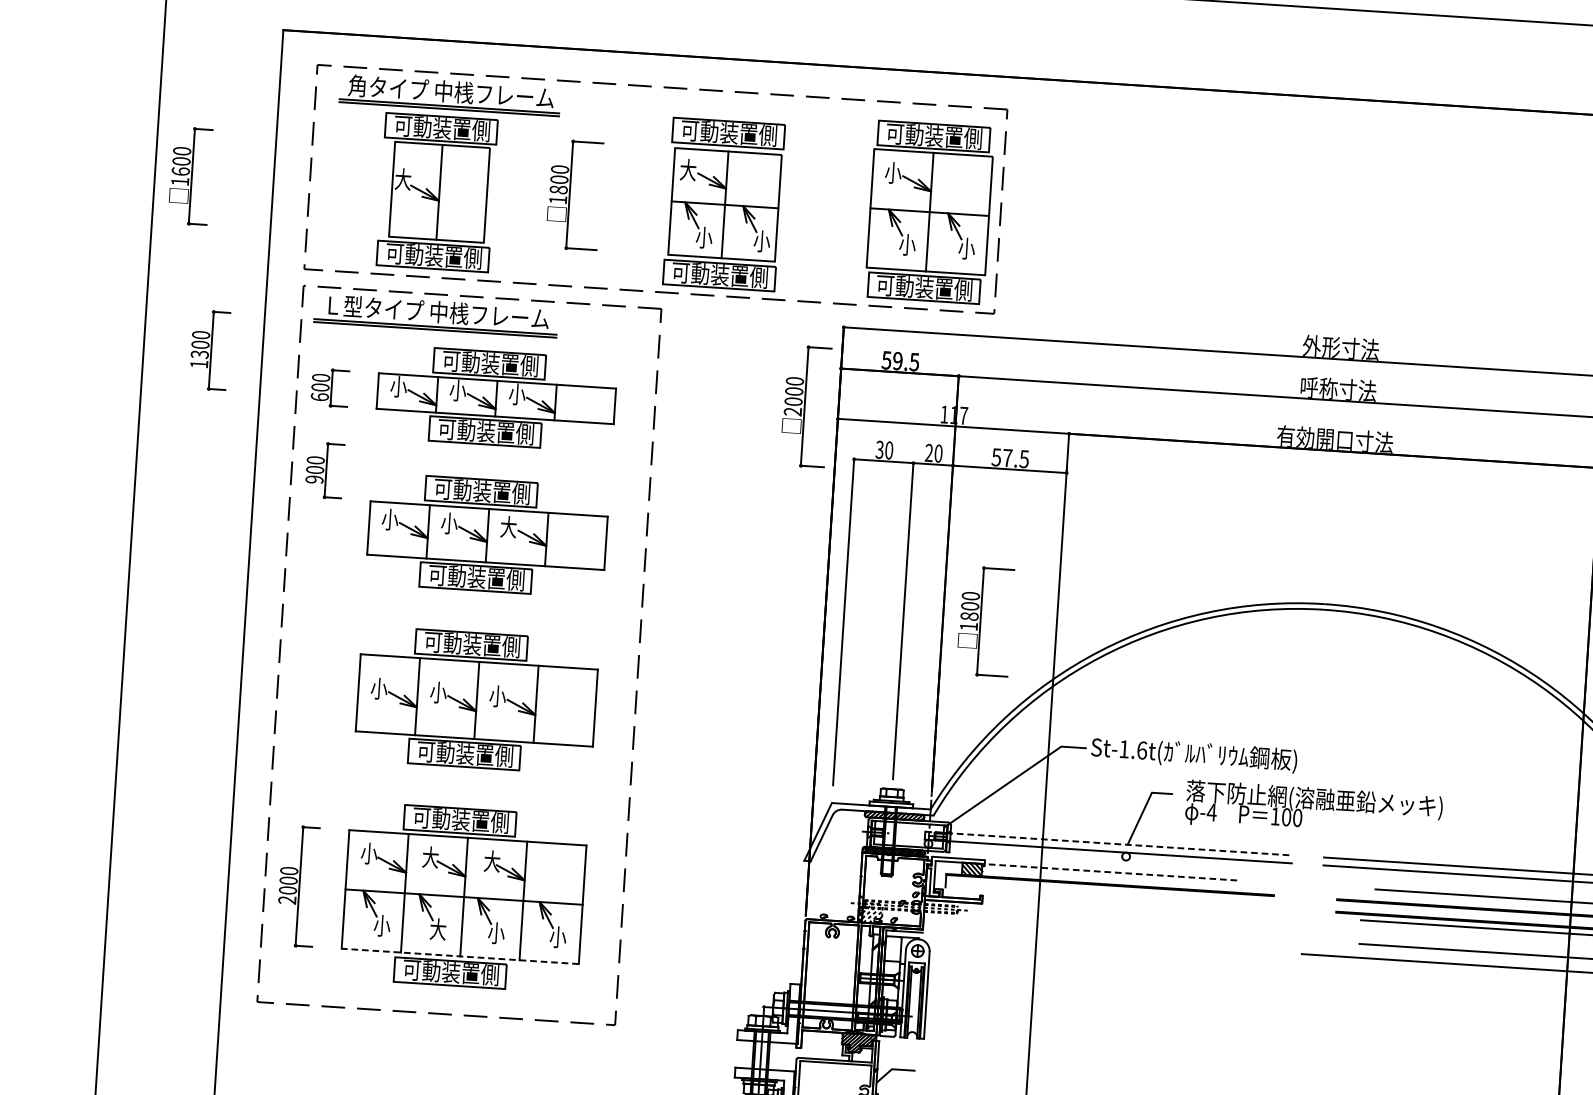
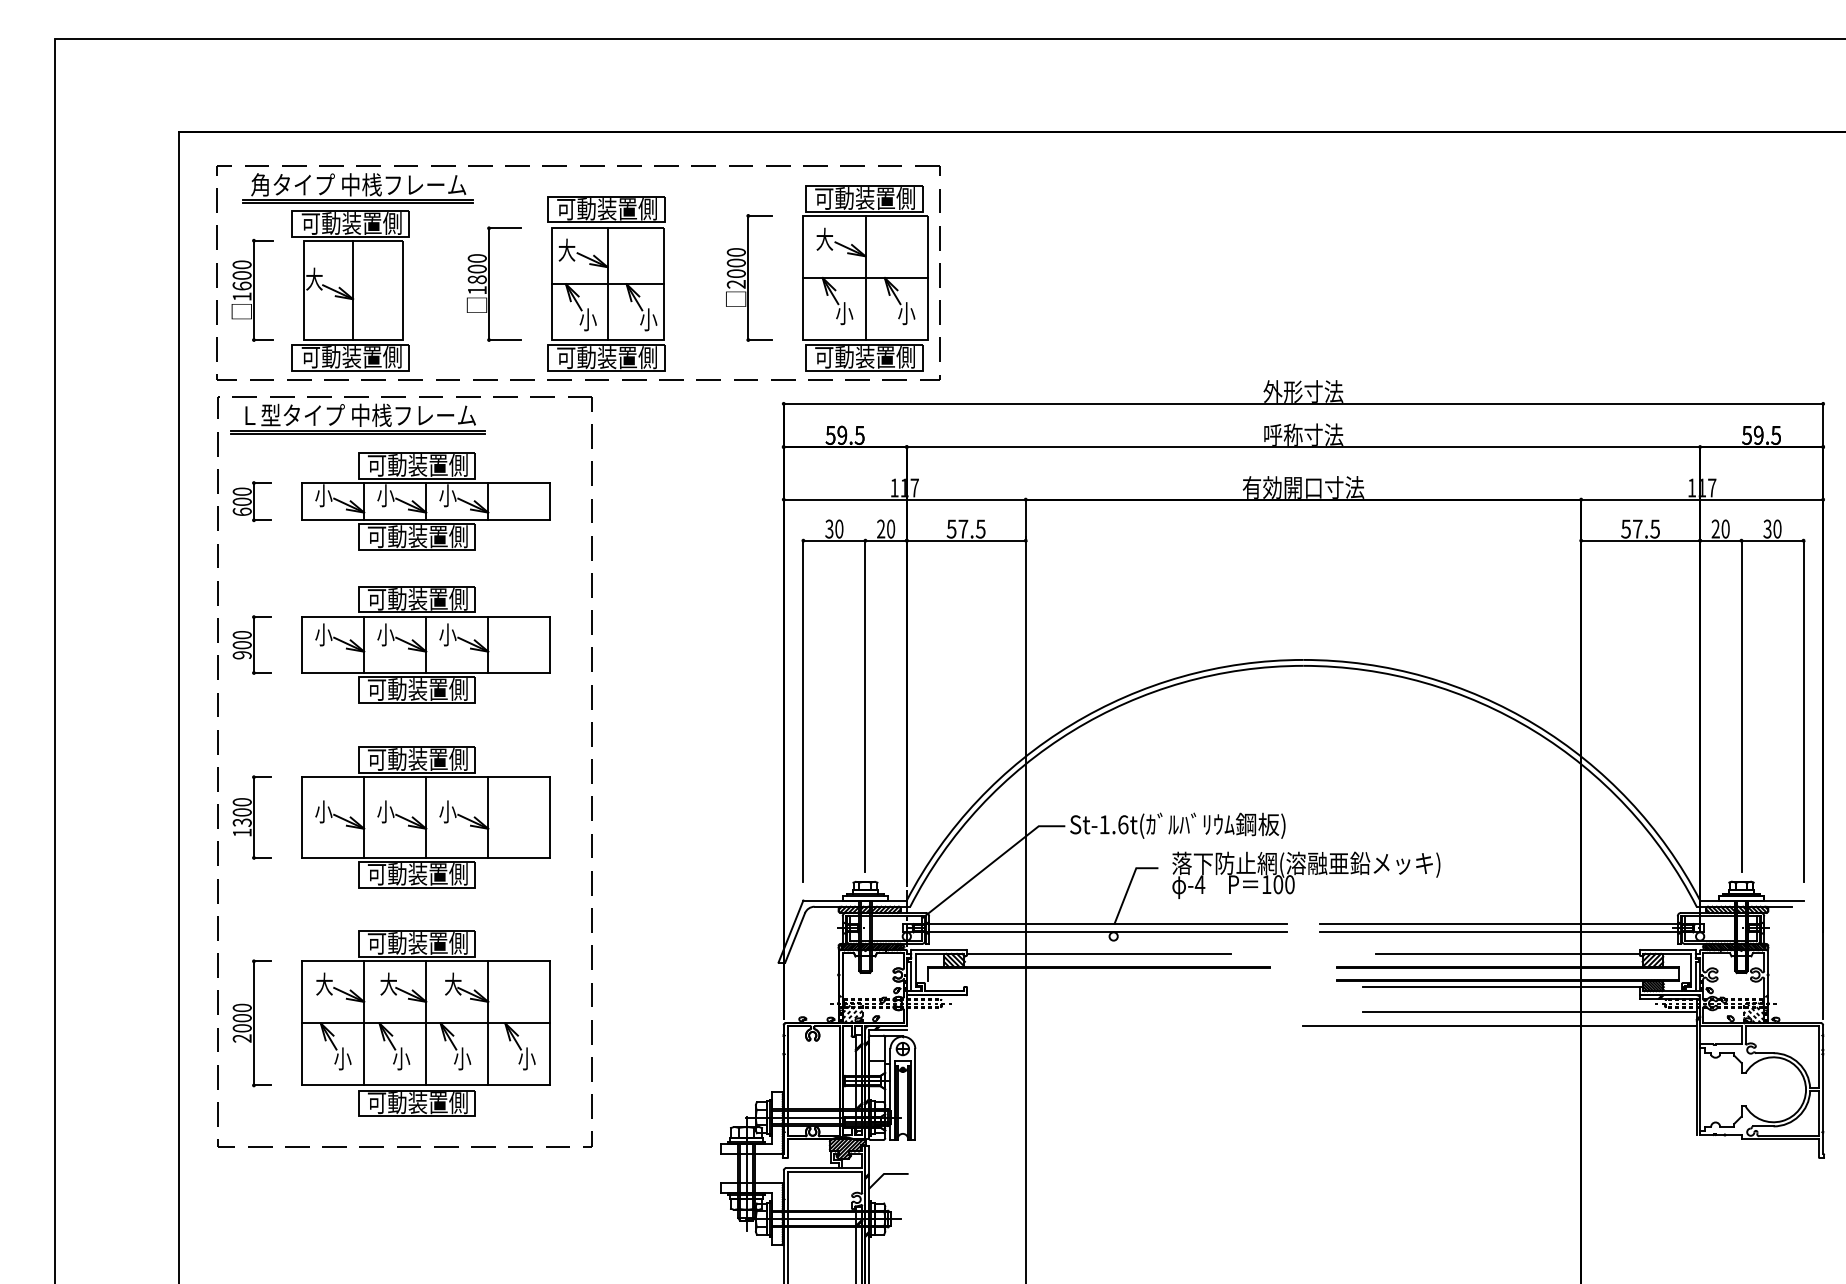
text: (892, 172) -> (824, 239), 小 -> 大
part: (190, 176) -> (252, 290), moved
part: (723, 204) -> (606, 283), moved
part: (208, 350) -> (251, 817), moved
part: (805, 406) -> (749, 277), moved
part: (324, 469) -> (251, 644), moved
text: (508, 526) -> (447, 634), 大 -> 小
part: (984, 621) -> (950, 700), removed
line: (1109, 844) -> (1095, 924), dashed -> solid
text: (369, 852) -> (324, 983), 小 -> 大
line: (1110, 871) -> (1098, 953), dashed -> solid
text: (438, 929) -> (401, 1058), 大 -> 小
line: (459, 956) -> (425, 1085), dashed -> solid

